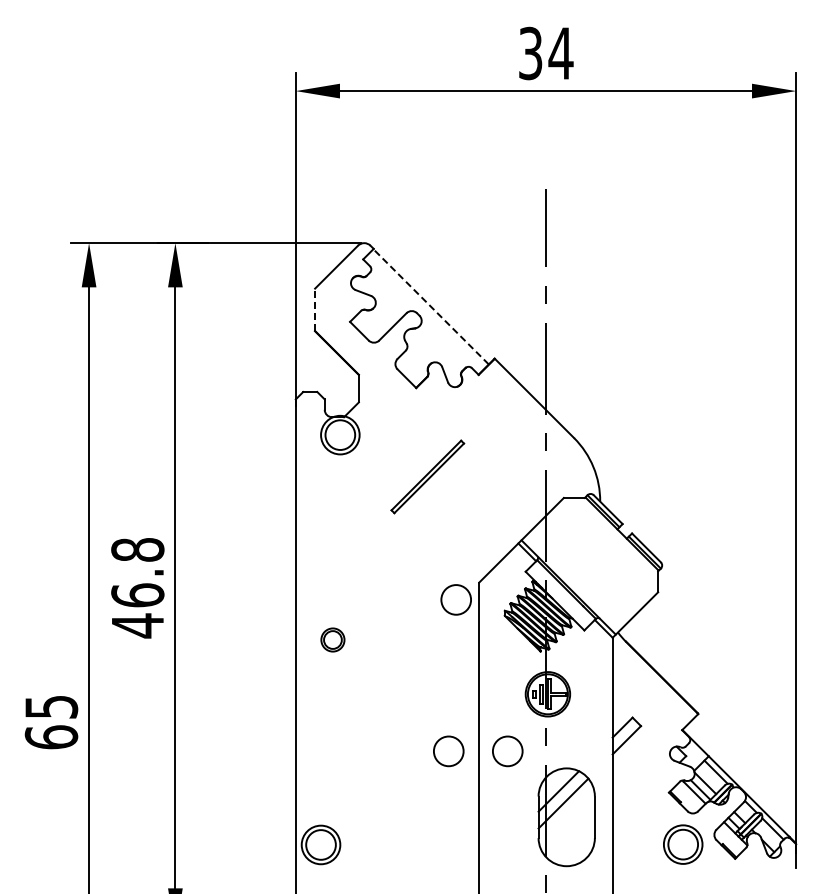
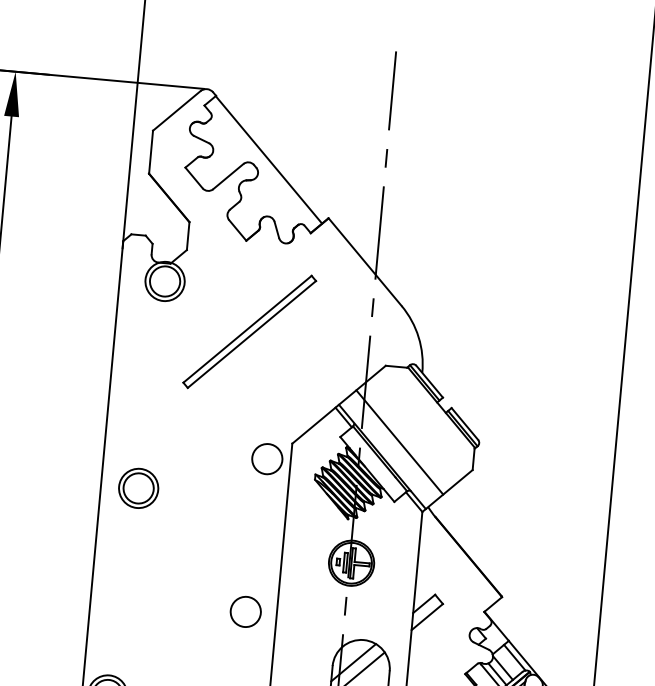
line: (431, 306) -> (269, 159), dashed -> solid
line: (315, 309) -> (151, 151), dashed -> solid
part: (427, 476) -> (249, 331), size x1.67
line: (584, 571) -> (399, 442), added
part: (332, 639) -> (138, 487), size x1.67
circle: (507, 751) -> (305, 617), removed

